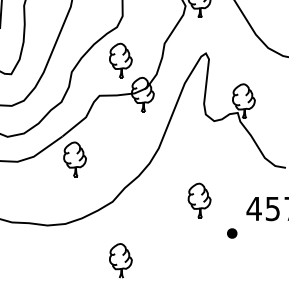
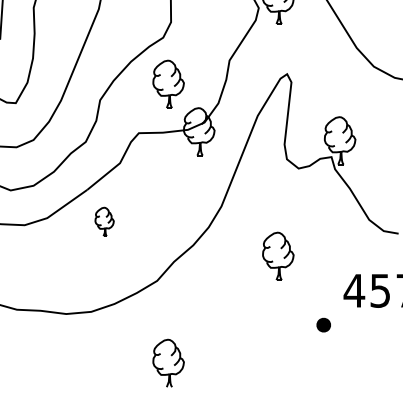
part: (74, 159) -> (104, 221), size x0.6
part: (199, 200) -> (278, 255), moved

